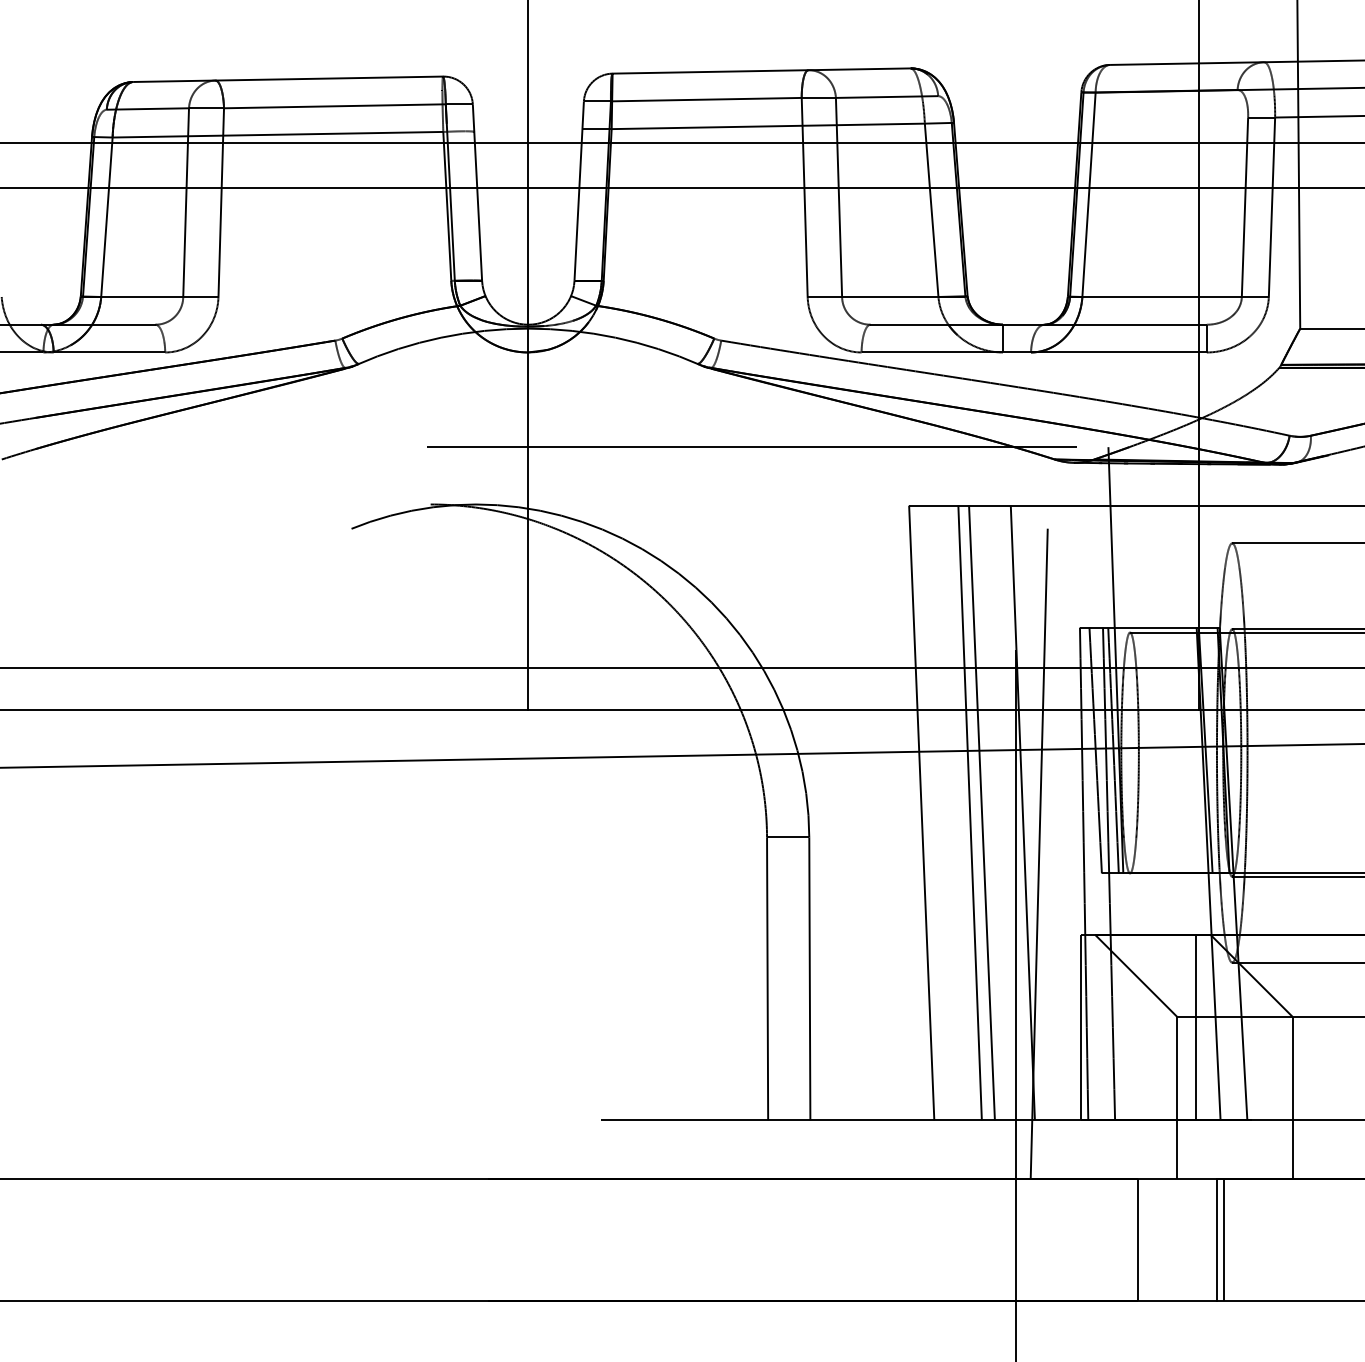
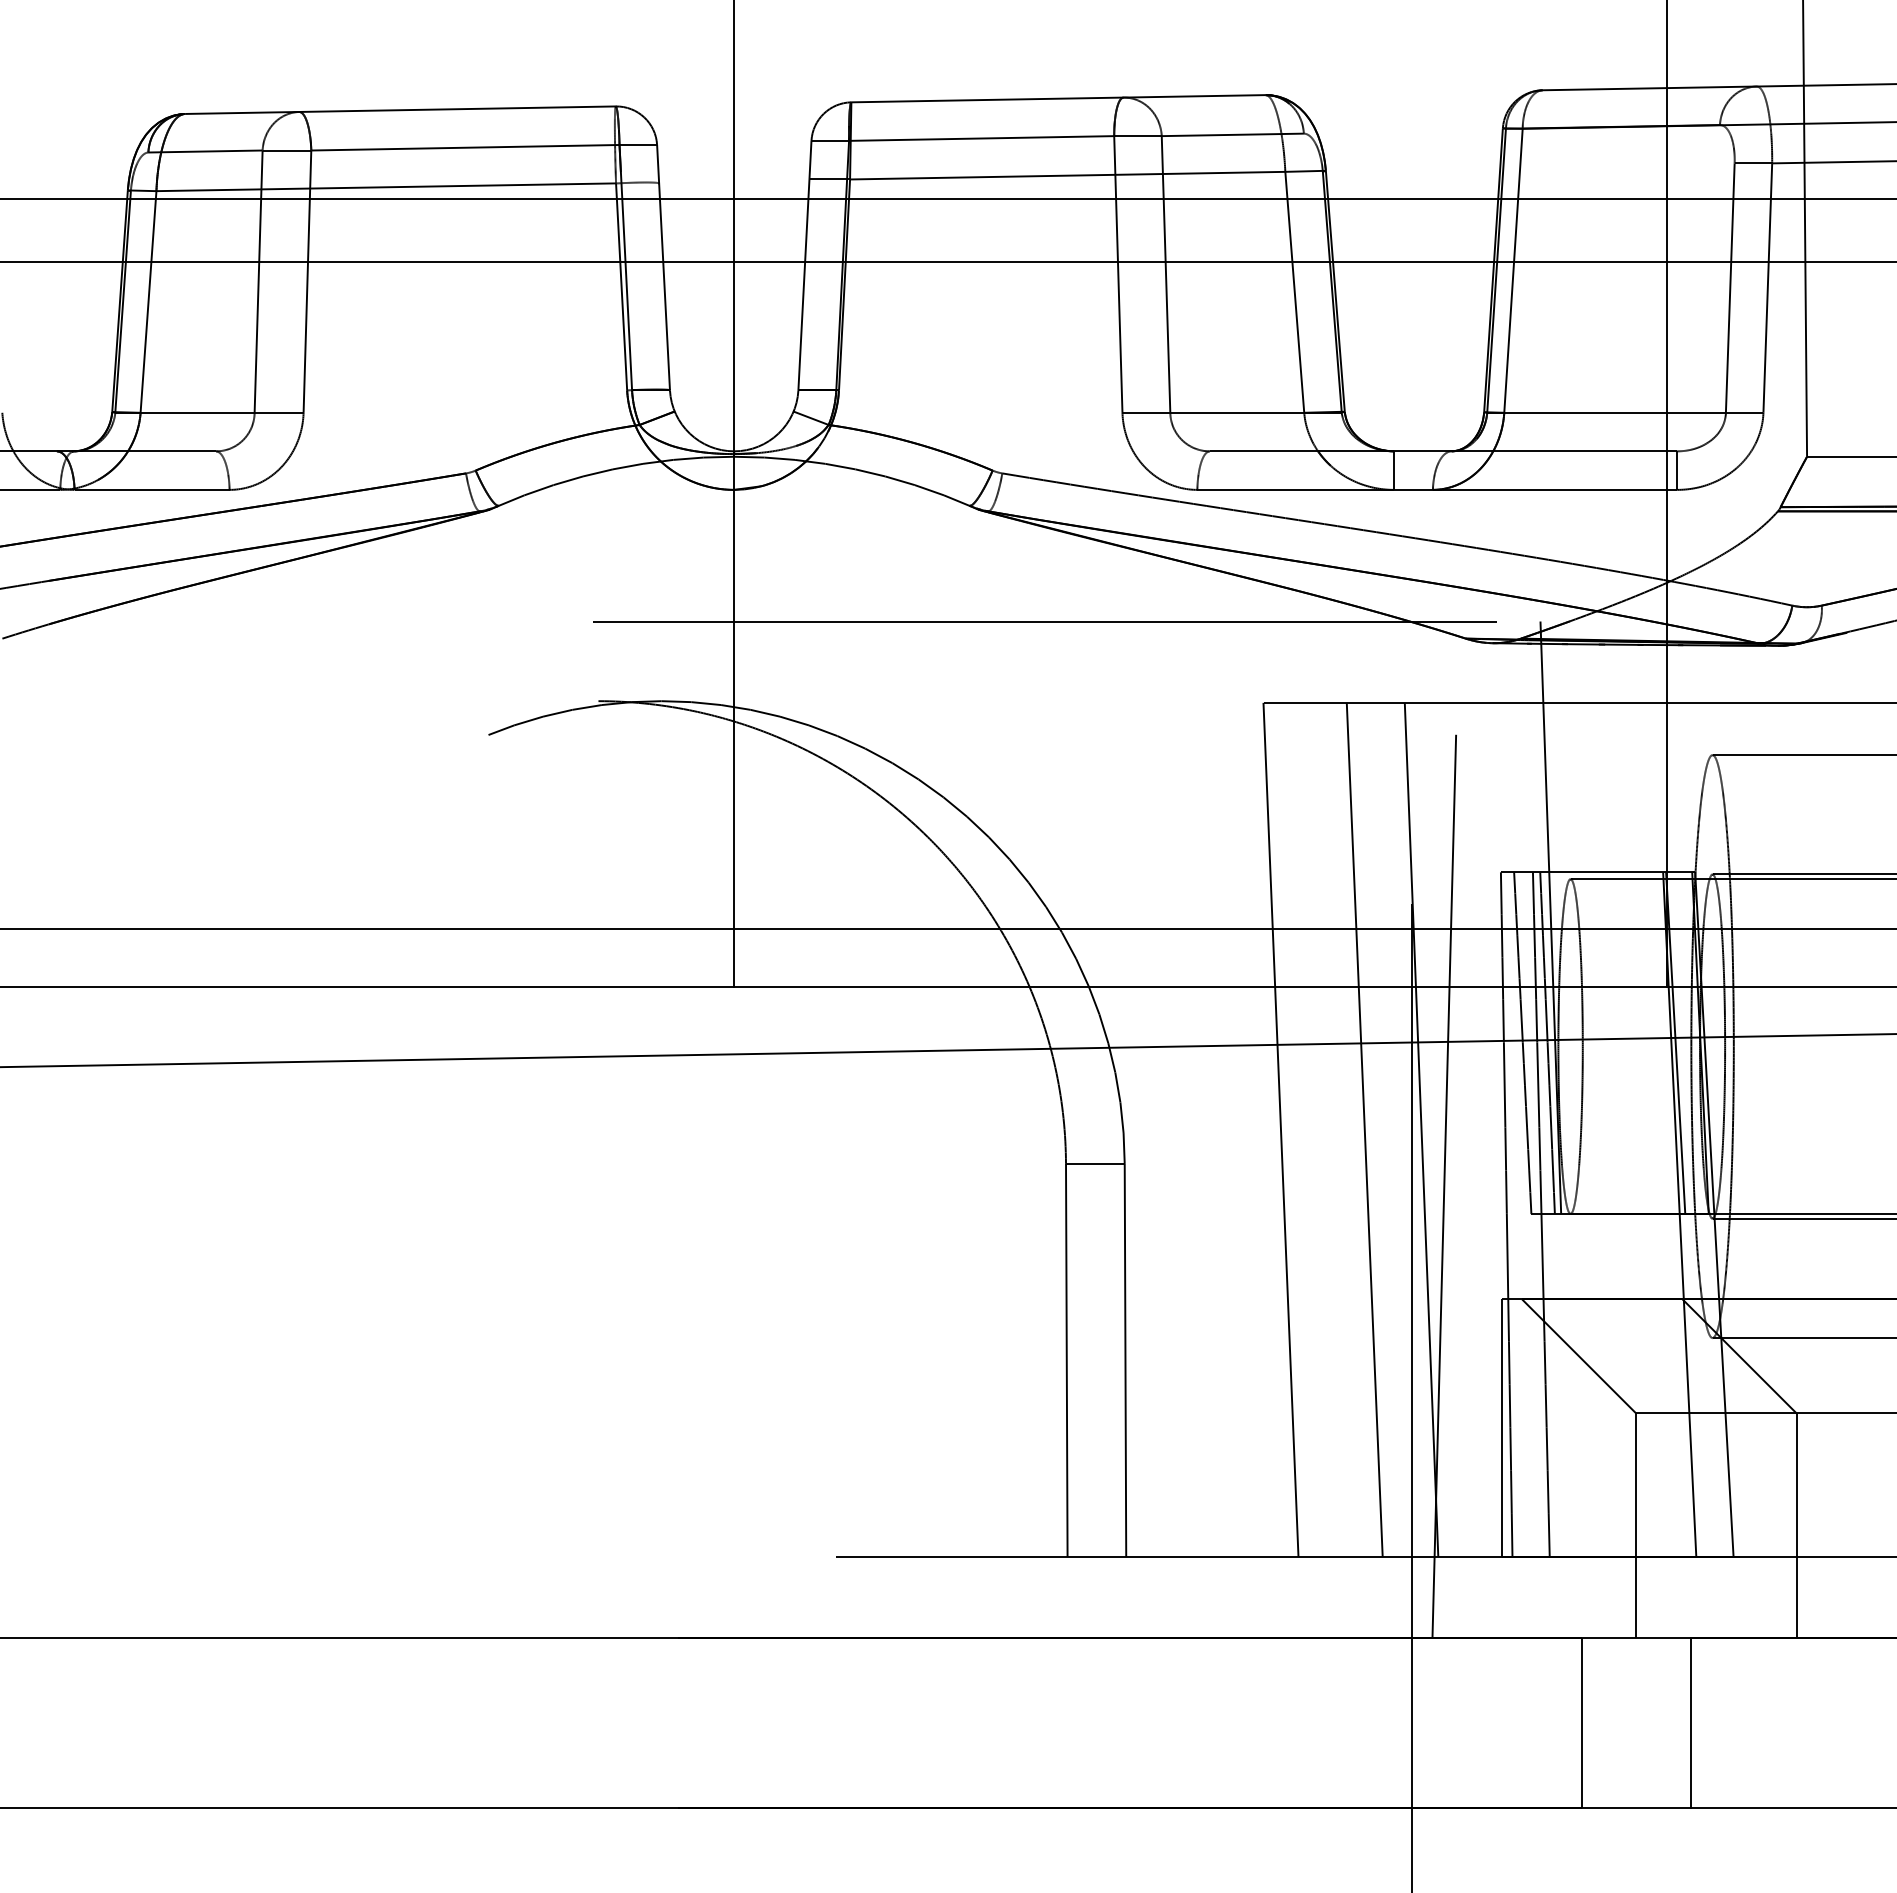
line: (969, 812) -> (1347, 1129), removed
line: (1196, 1027) -> (1662, 1428), removed
line: (1223, 1239) -> (1700, 1722), removed

